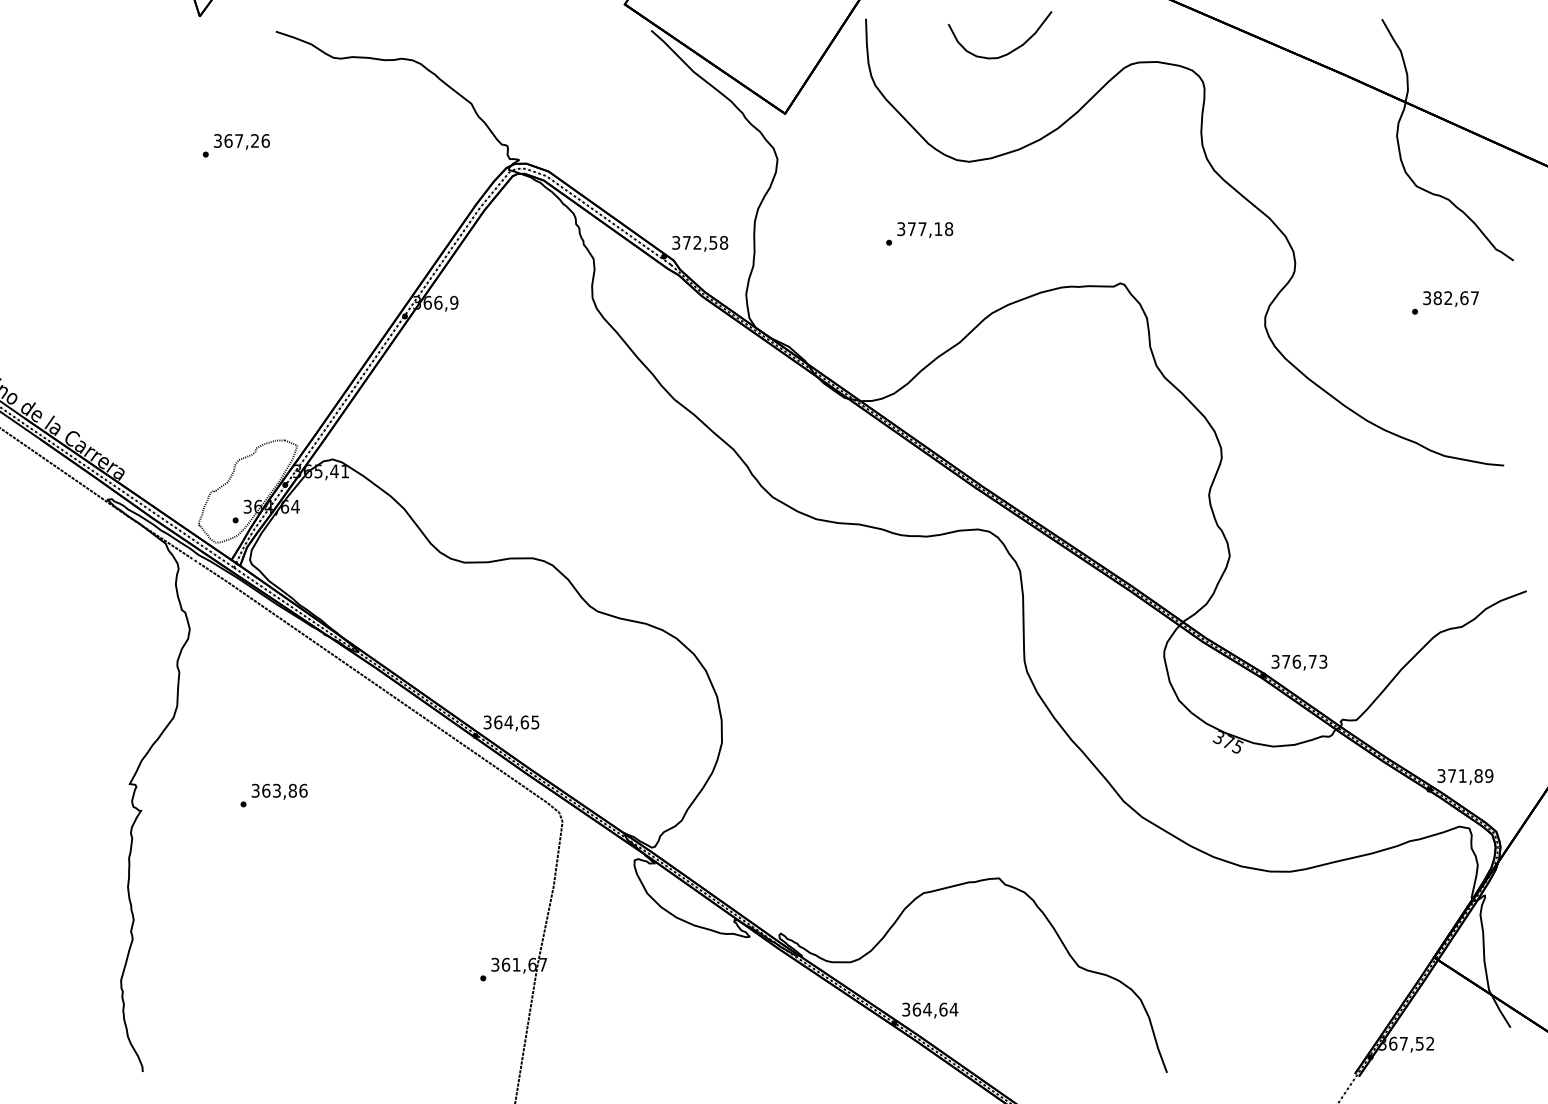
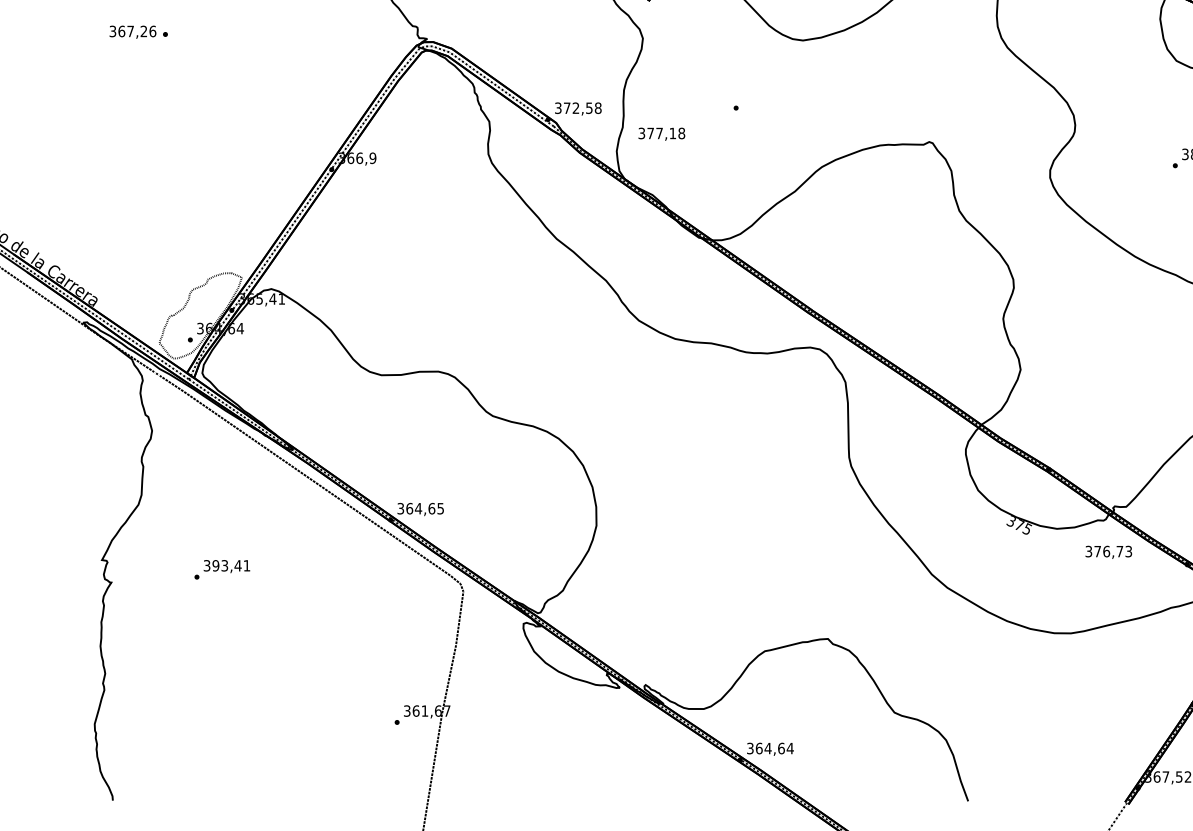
text: (241, 141) -> (132, 31), moved
text: (925, 229) -> (662, 133), moved
text: (1299, 662) -> (1108, 552), moved
text: (284, 790) -> (231, 565), 363,86 -> 393,41

